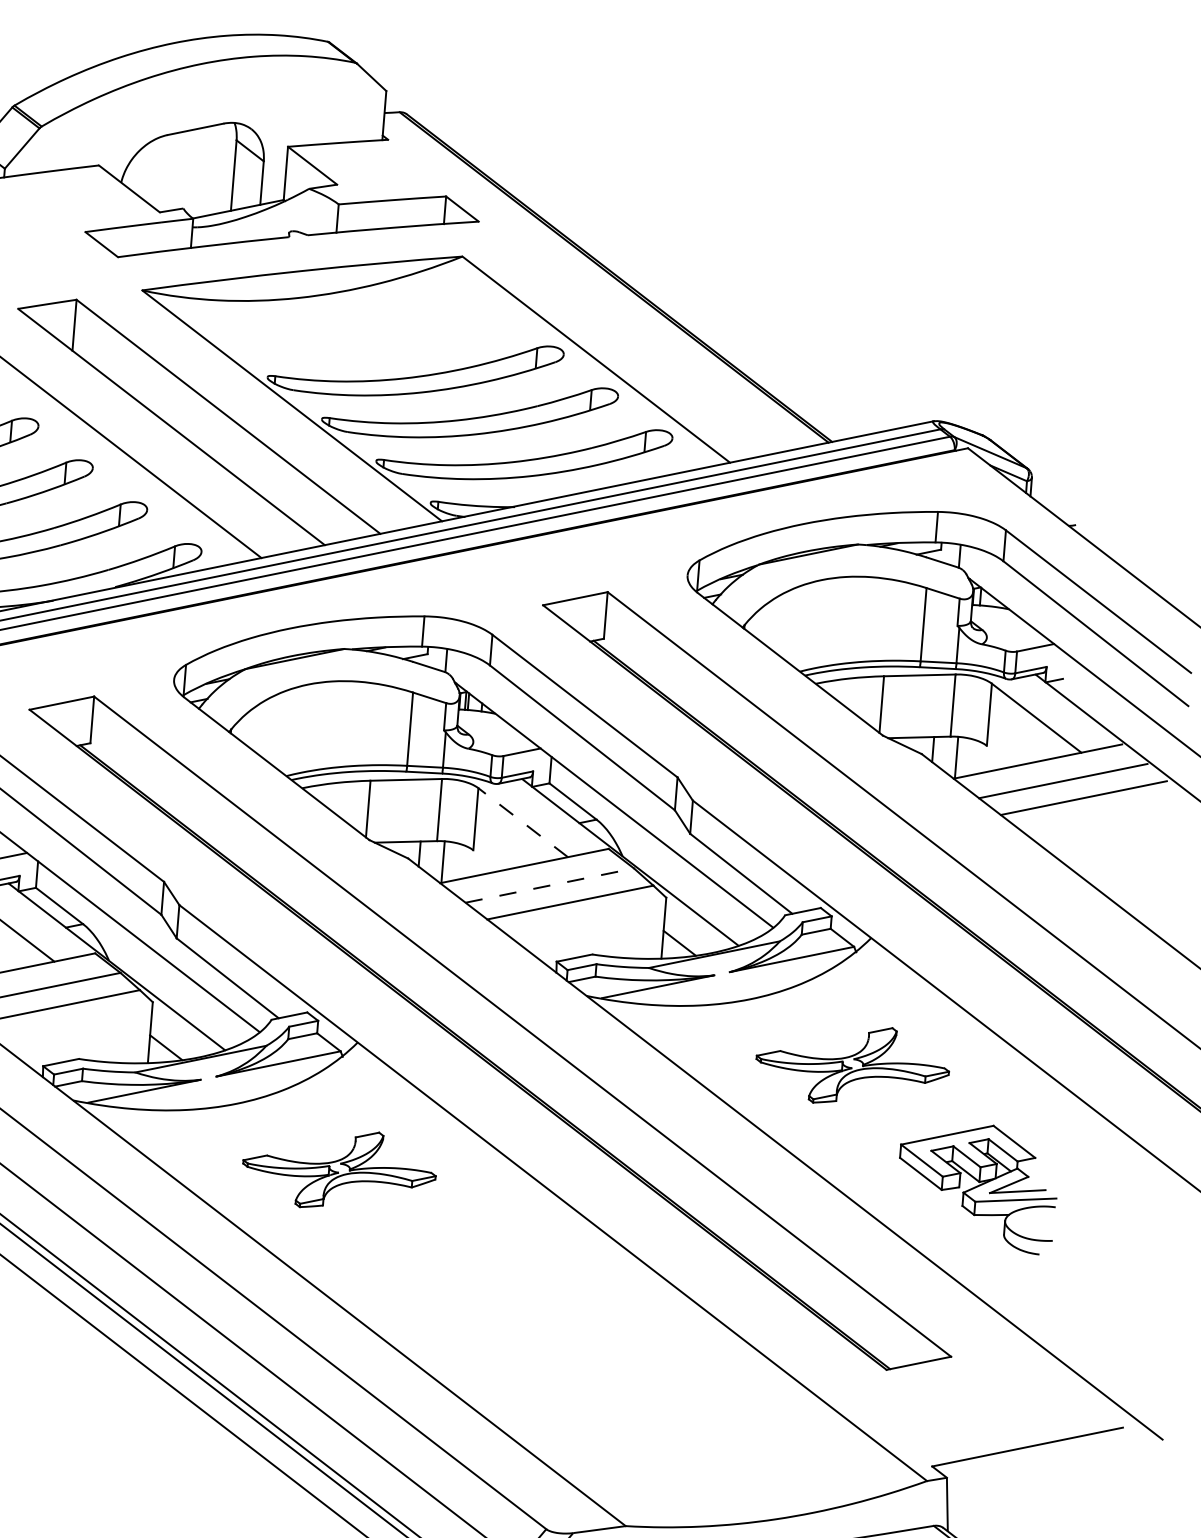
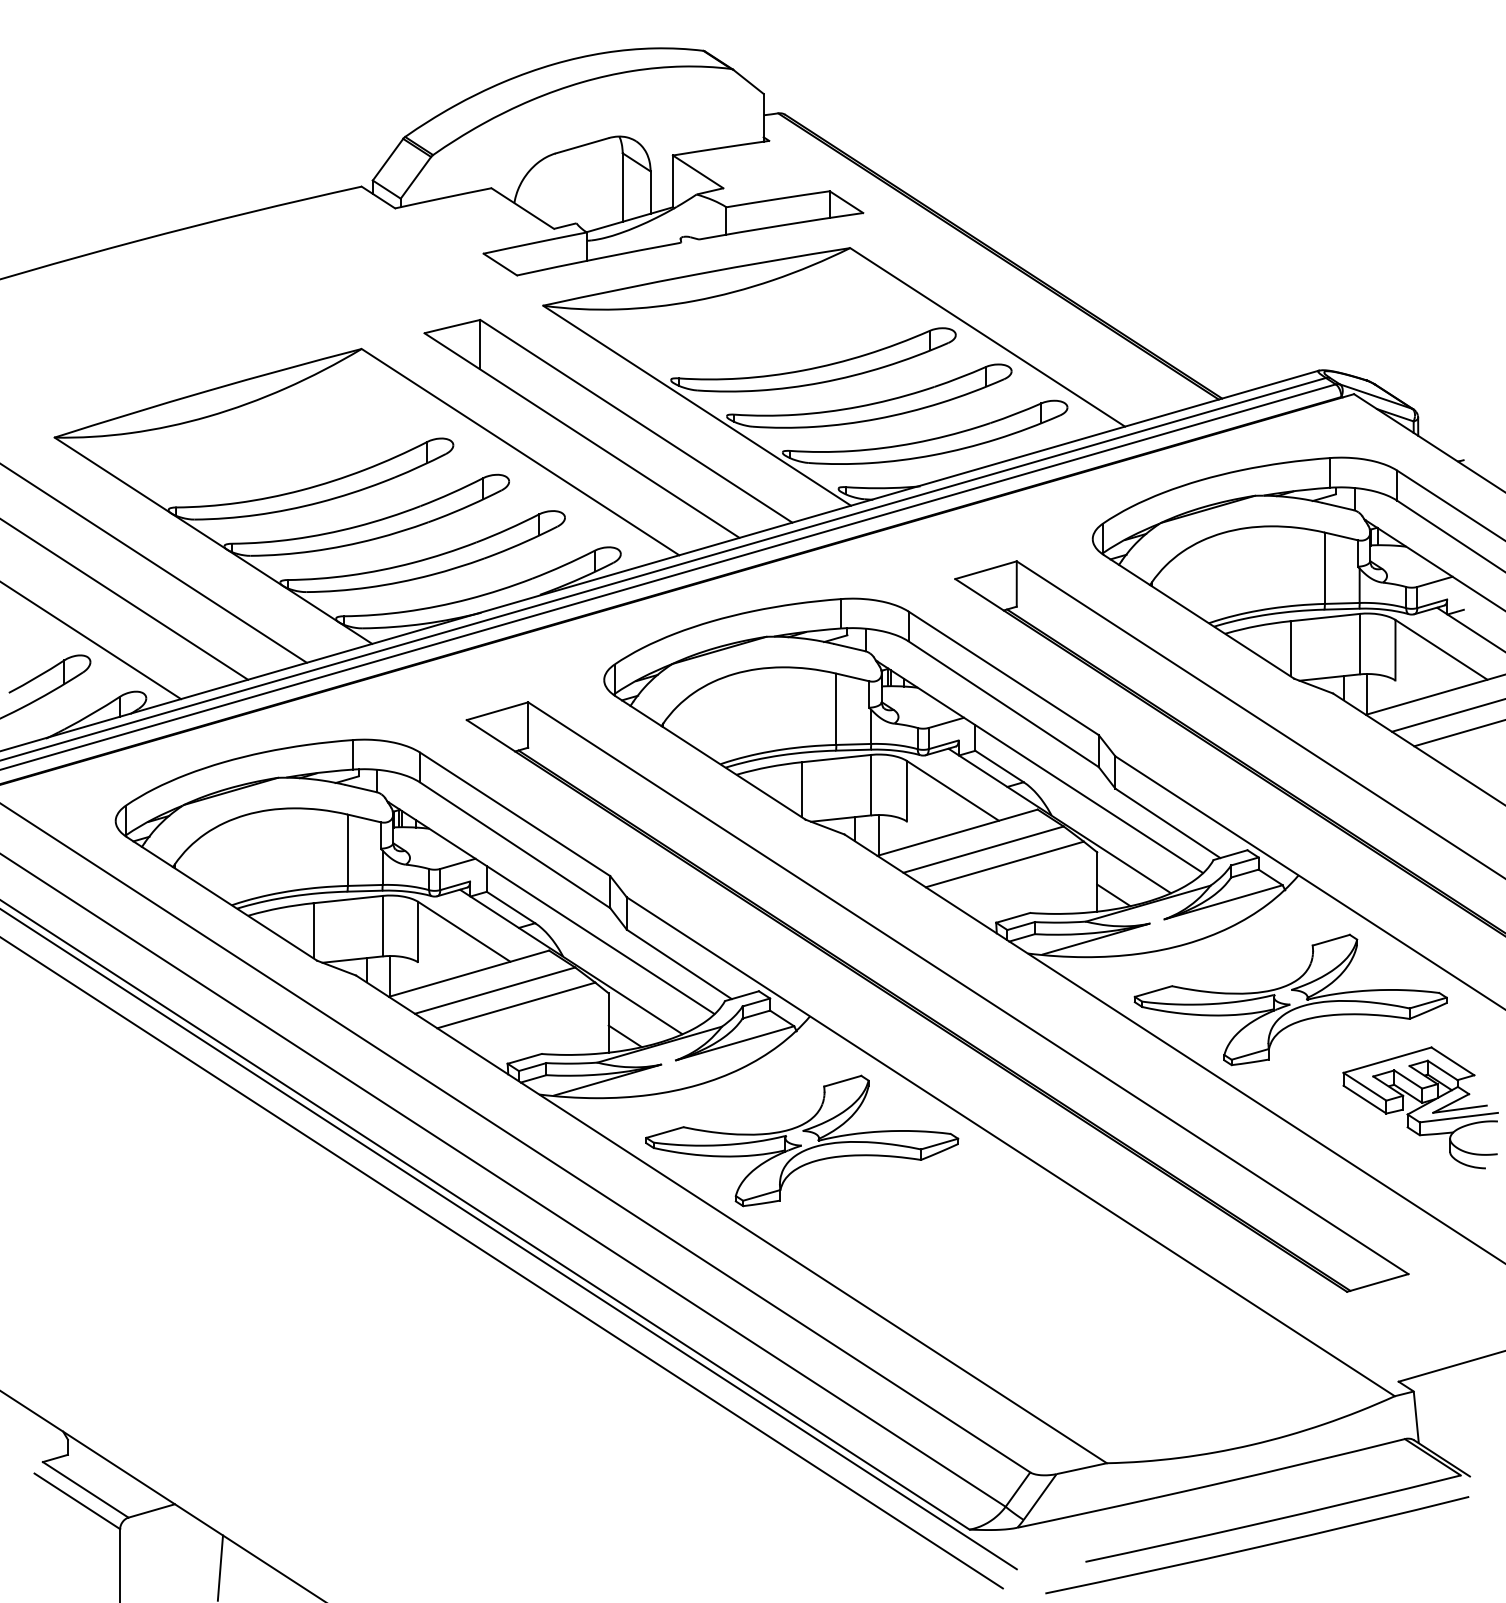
line: (522, 822) -> (952, 790), dashed -> solid
line: (550, 885) -> (984, 849), dashed -> solid
part: (852, 1064) -> (1290, 999), size x1.67
part: (339, 1169) -> (802, 1140), size x1.67

